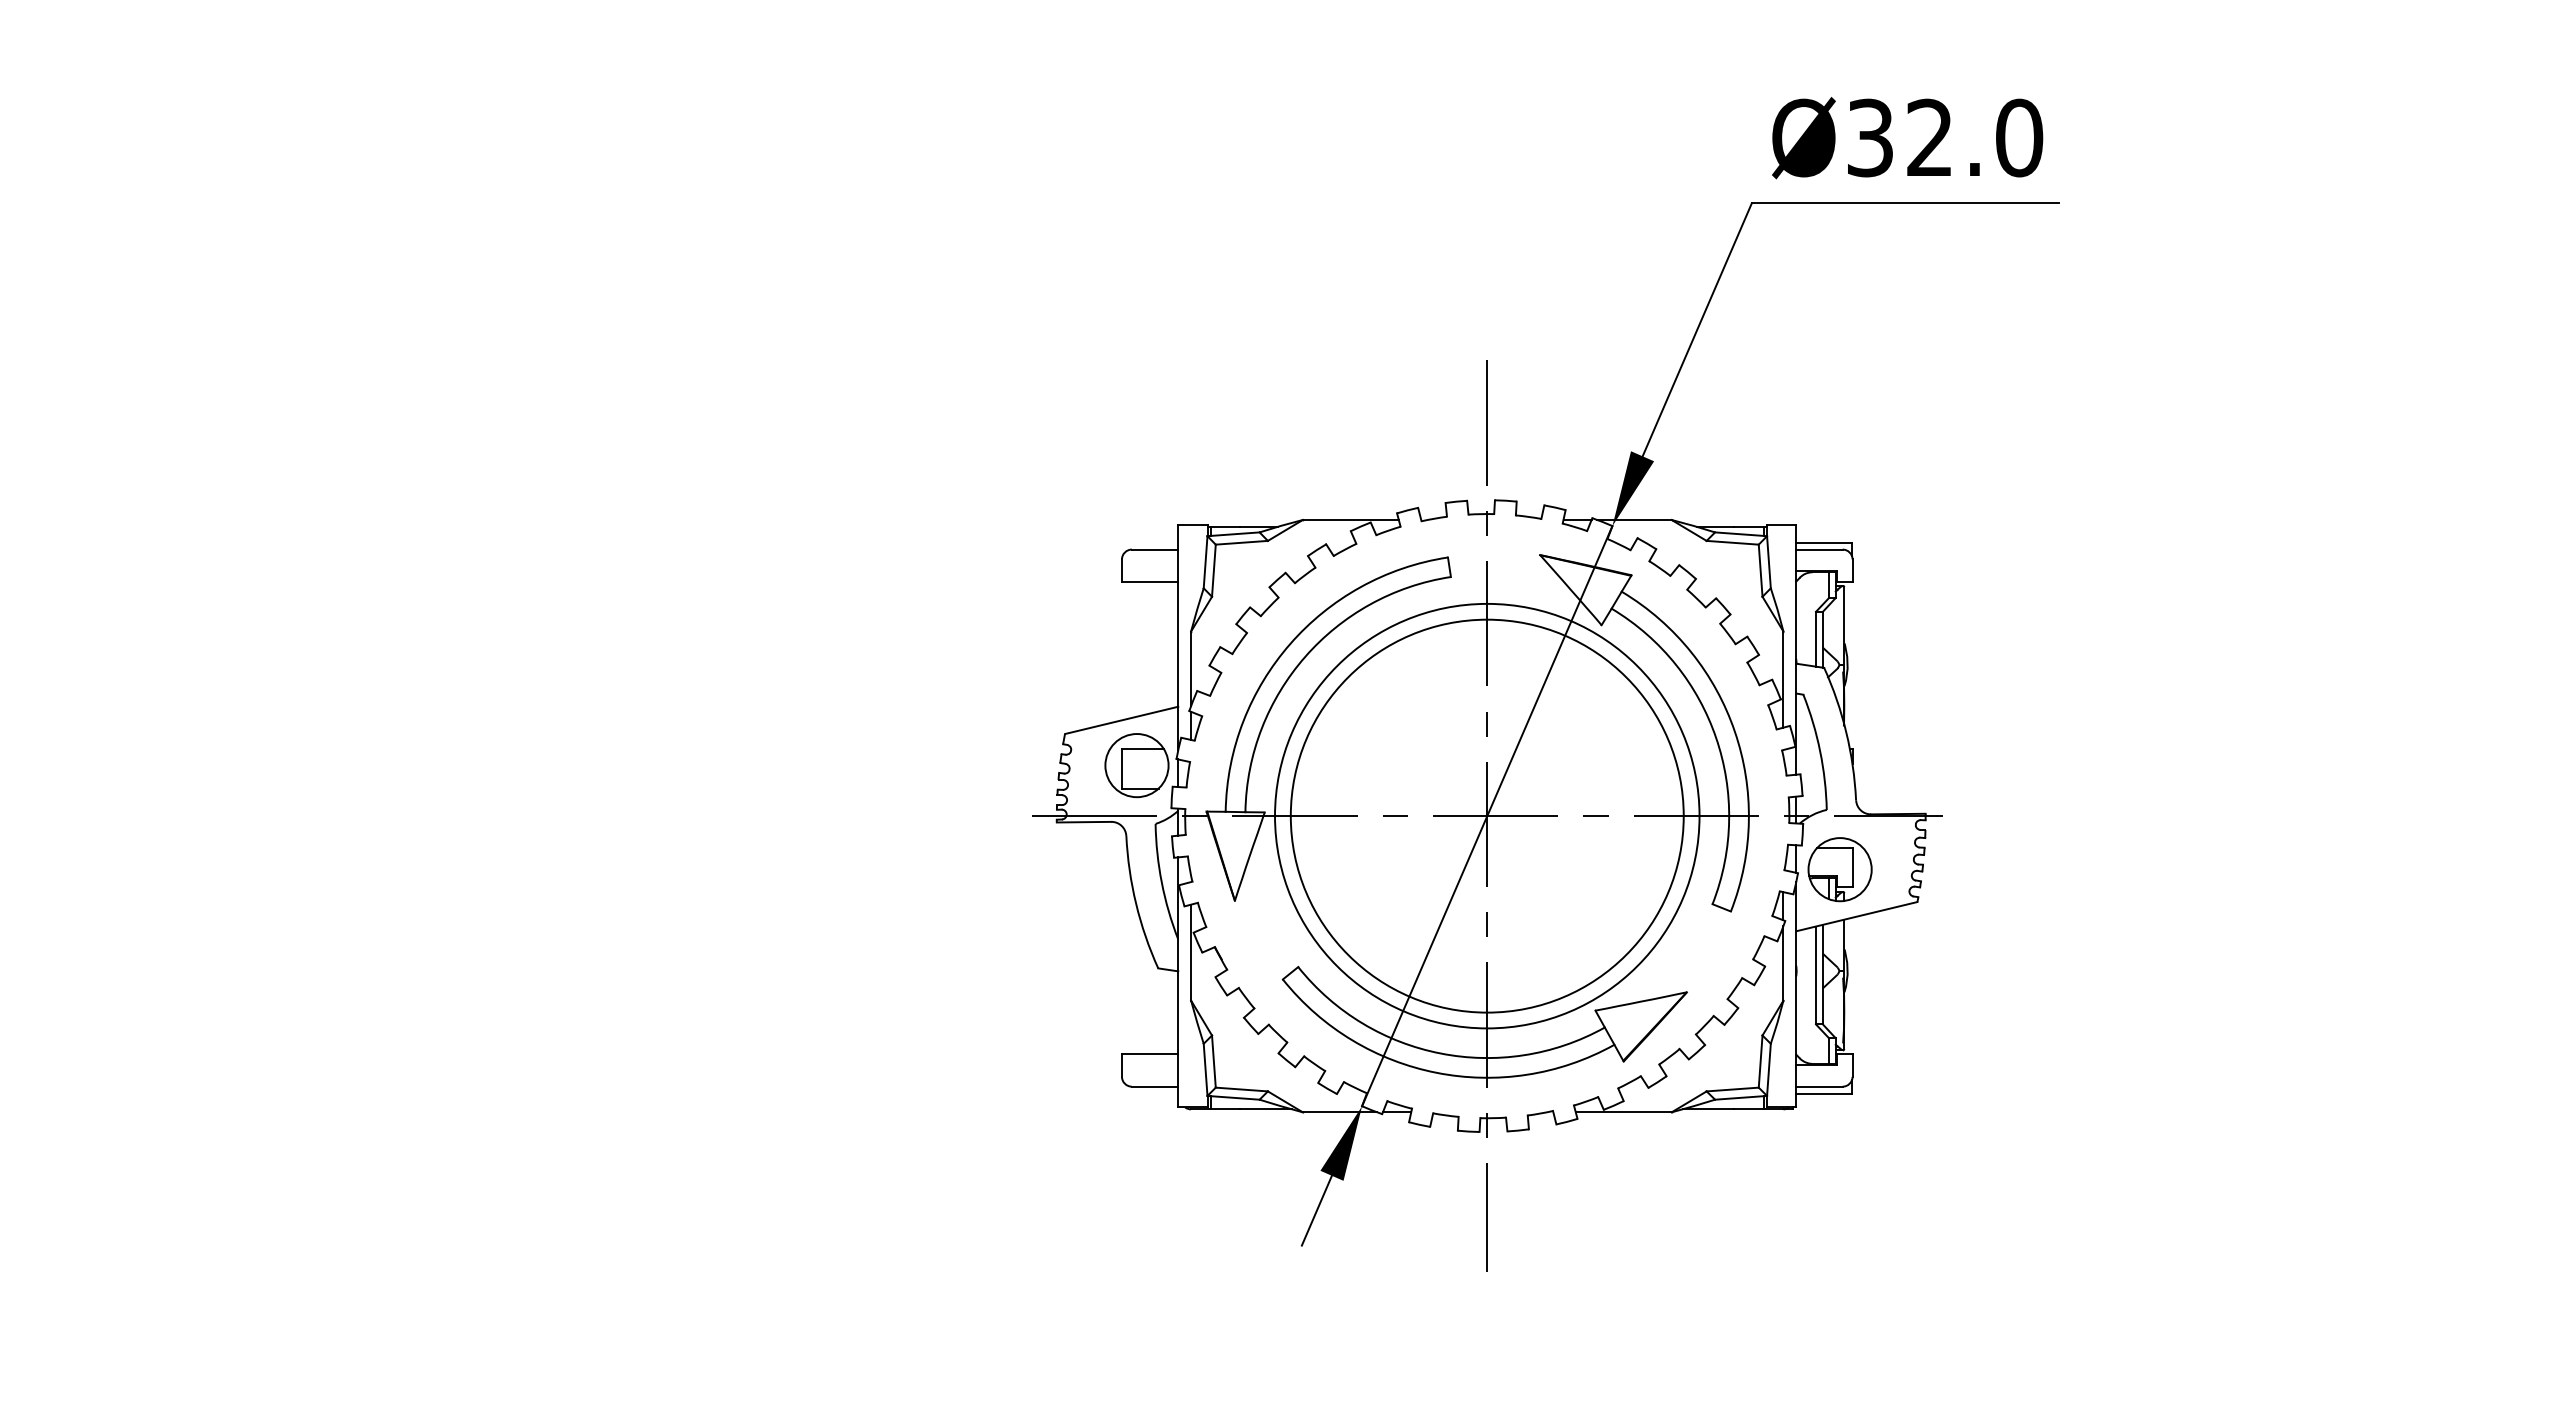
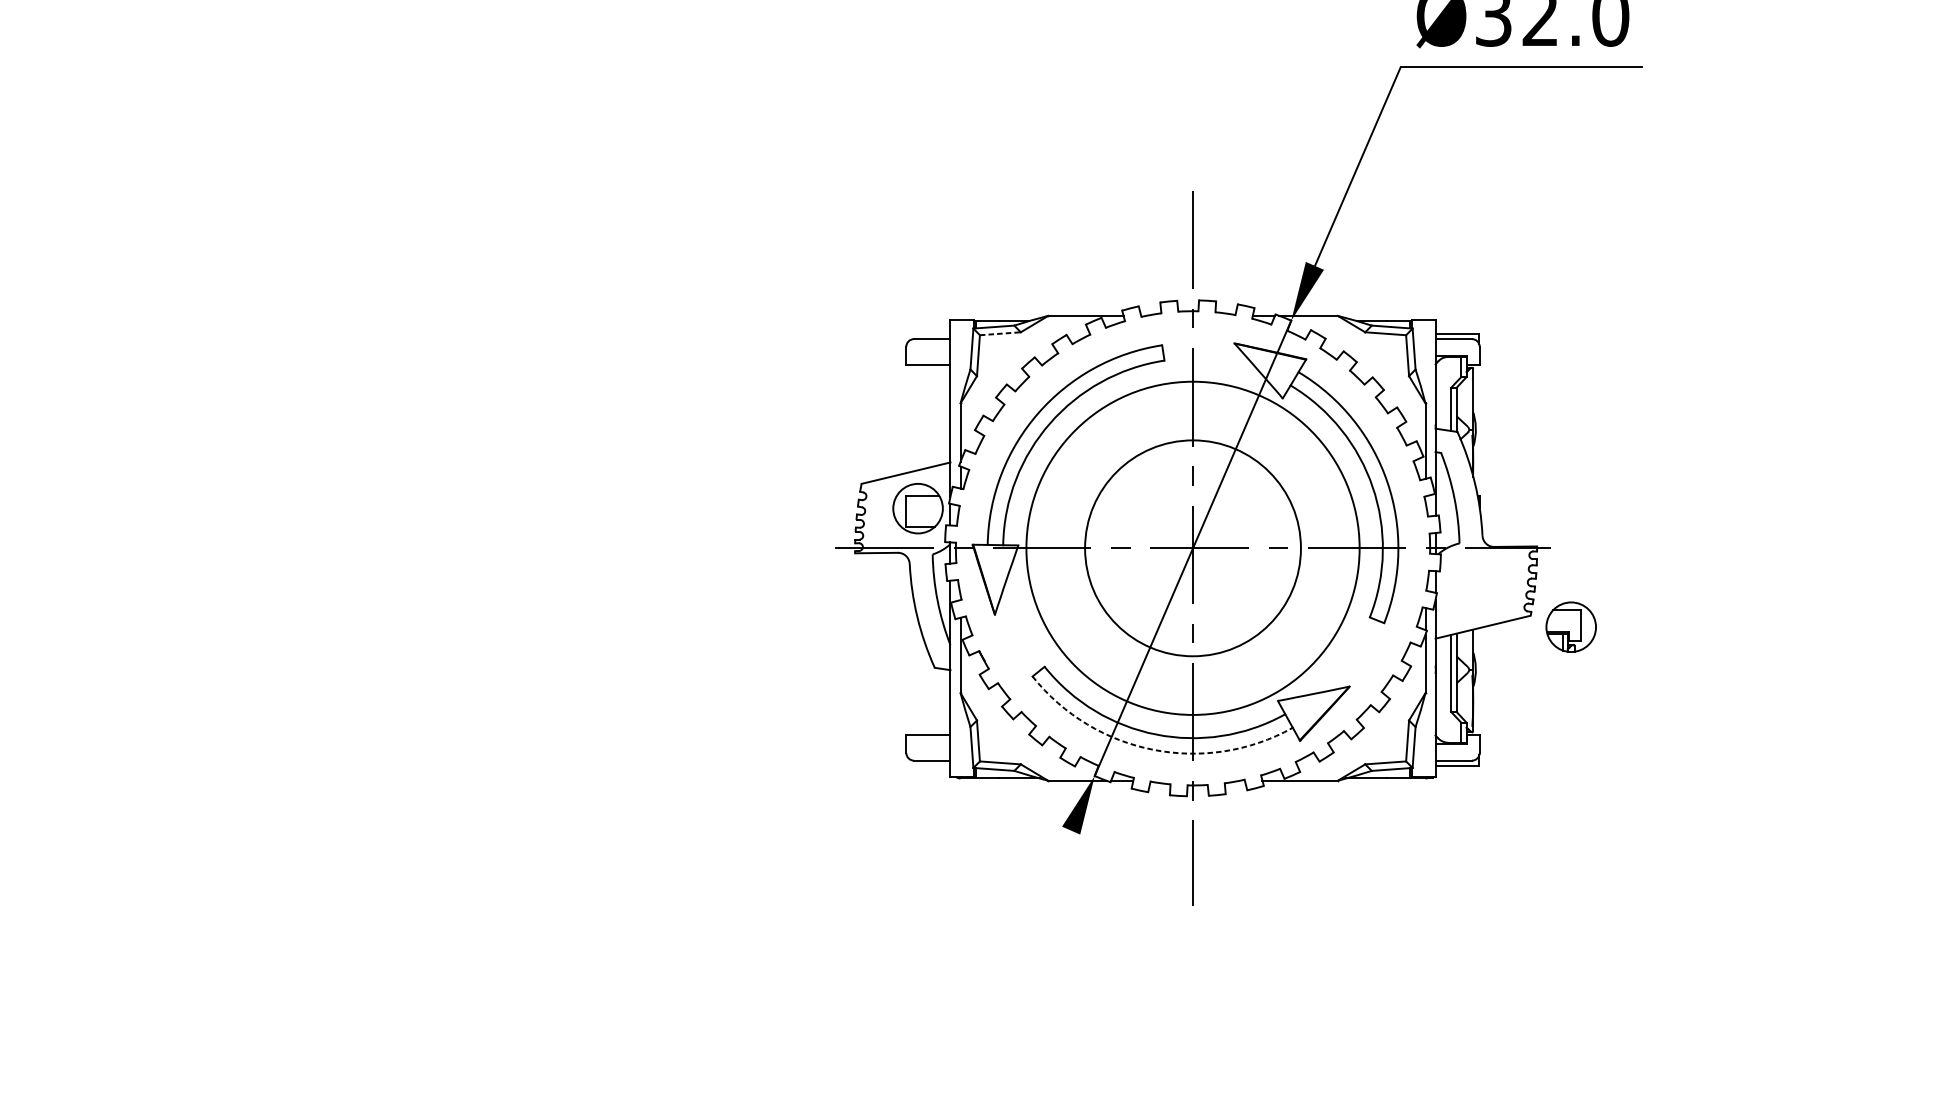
line: (1242, 542) -> (1000, 333), solid -> dashed
circle: (1486, 815) -> (1192, 547), size x0.7
part: (1839, 869) -> (1570, 627), moved
arc: (1436, 1072) -> (1153, 749), solid -> dashed
line: (1316, 1210) -> (1058, 857), removed

